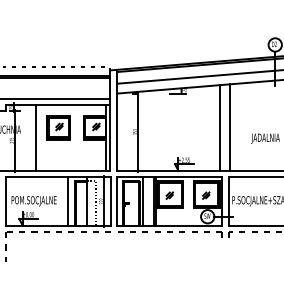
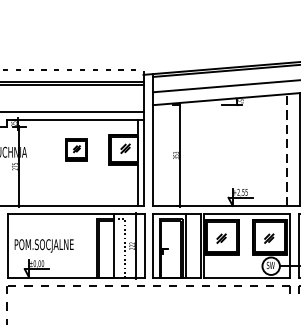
part: (58, 127) -> (76, 149), size x0.7
line: (220, 127) -> (287, 149), solid -> dashed
line: (35, 137) -> (45, 162), removed
line: (67, 201) -> (87, 246), removed

